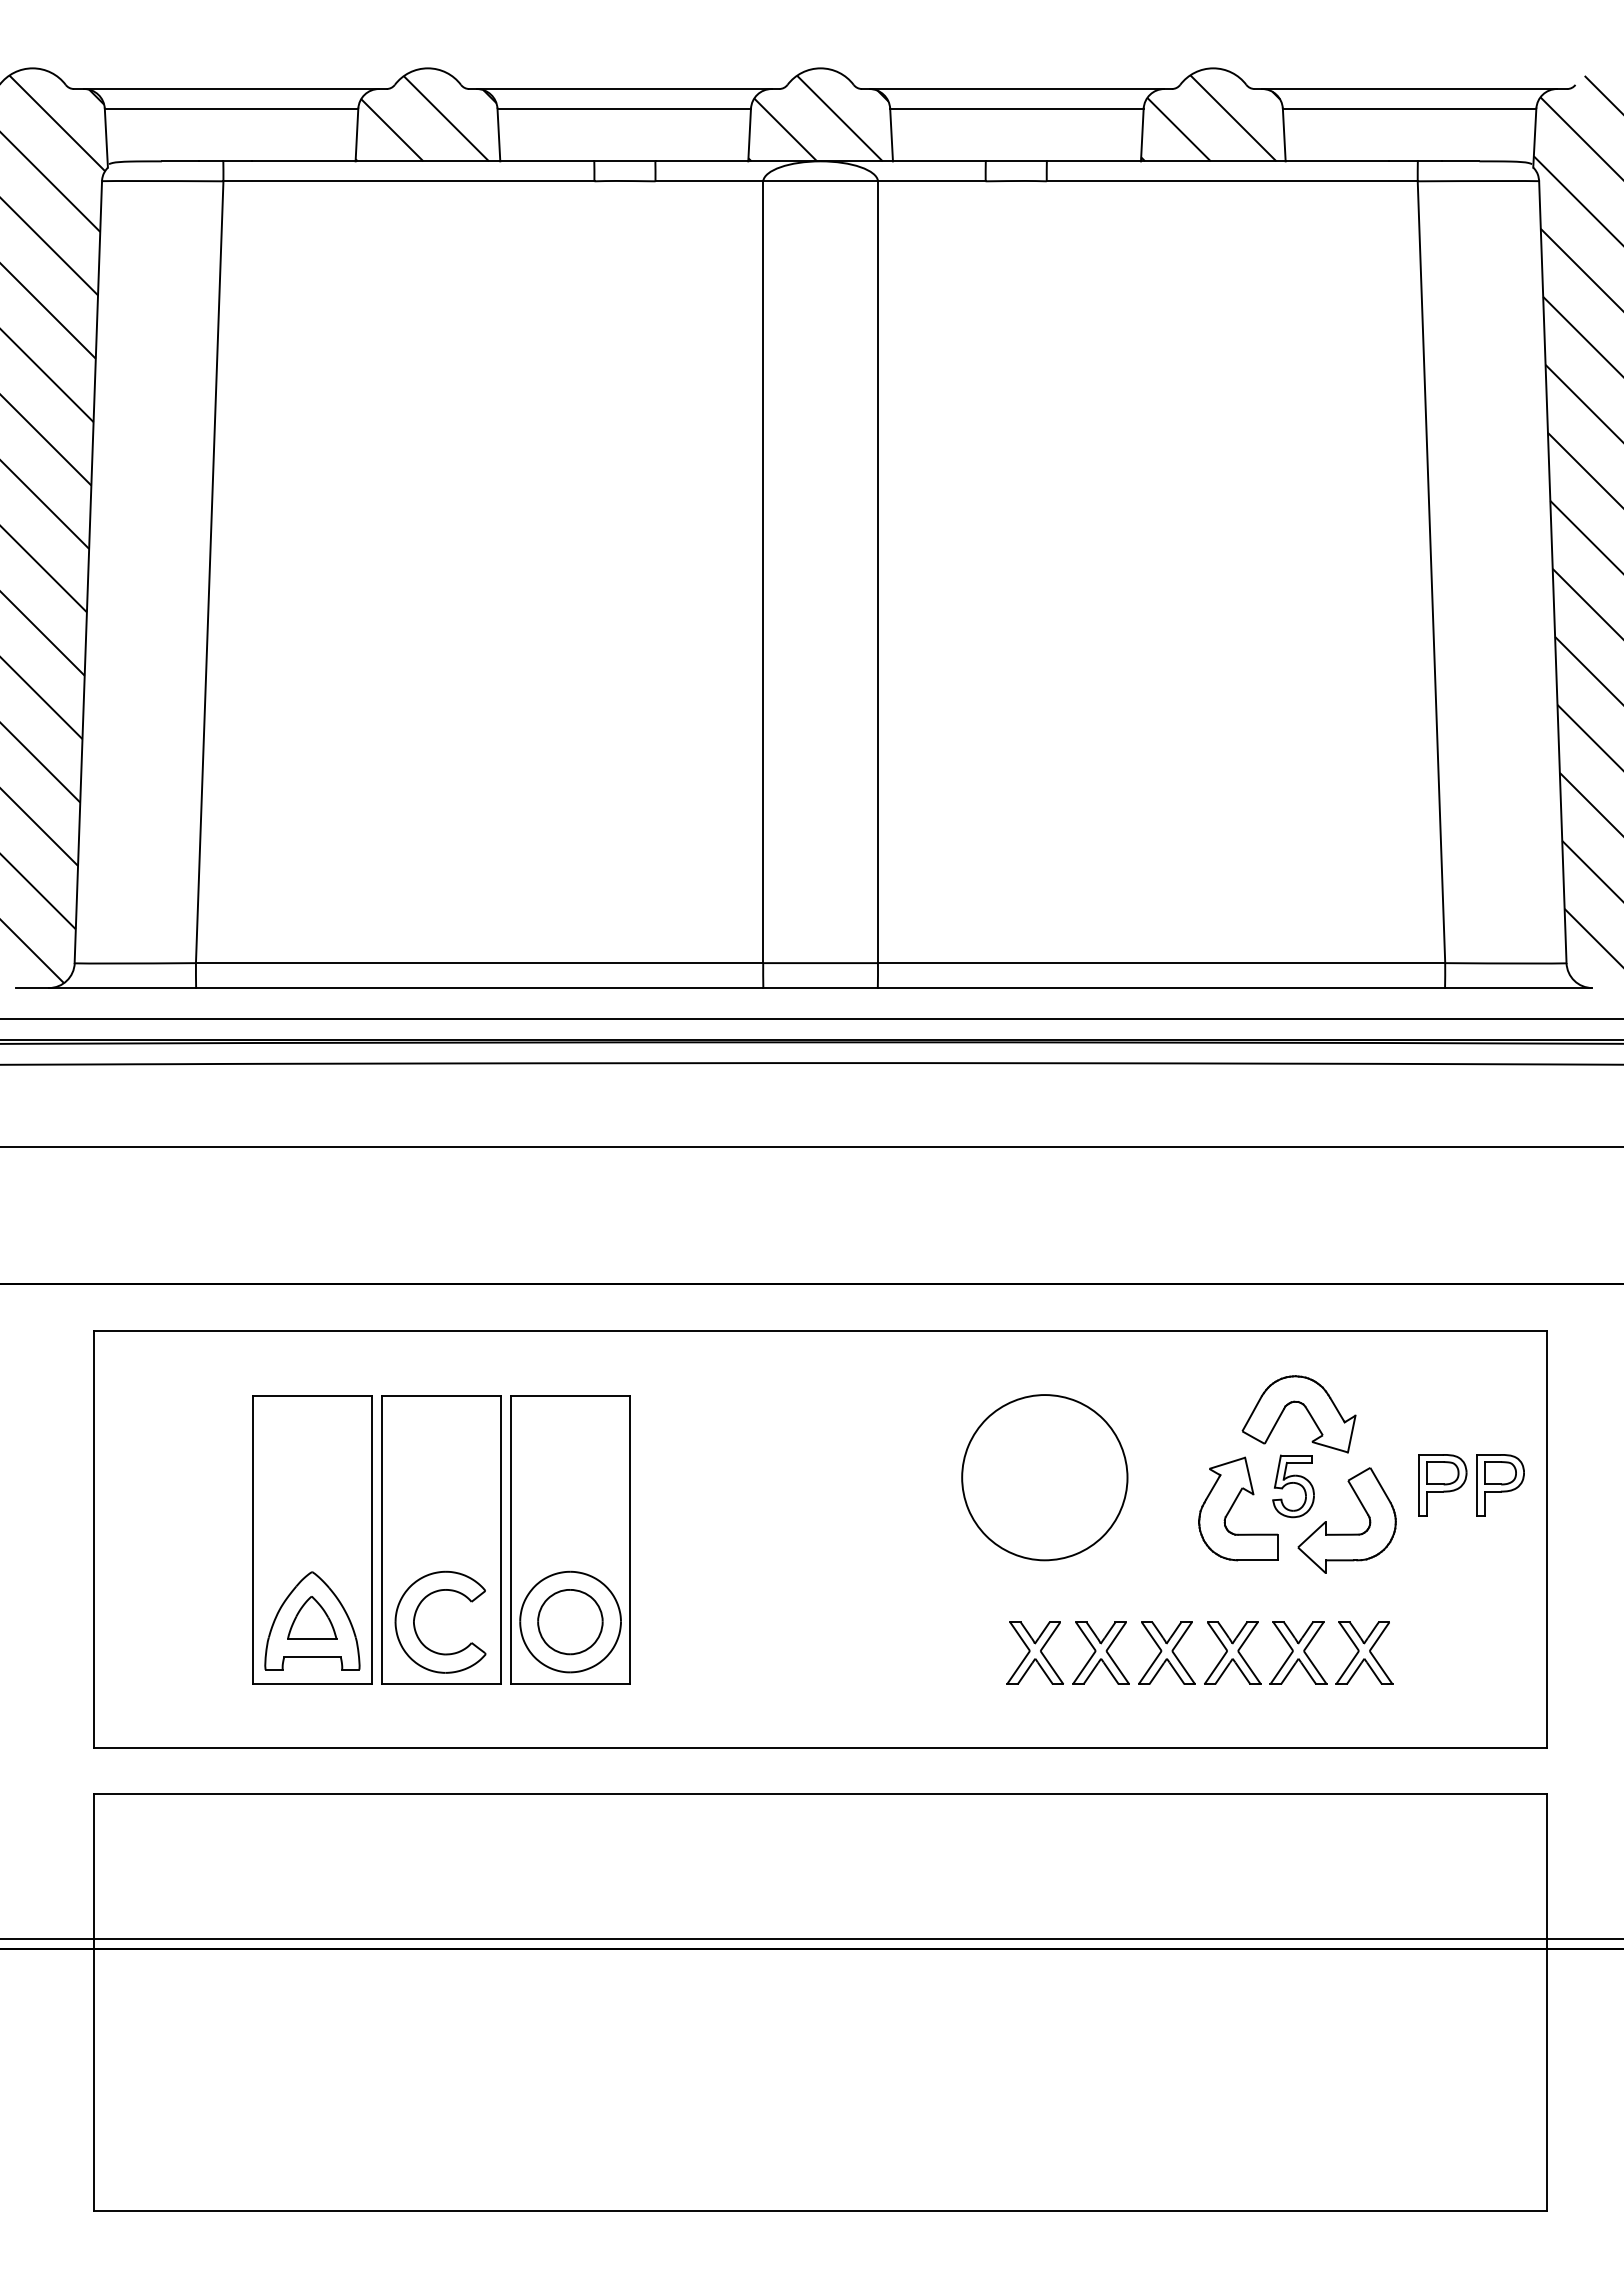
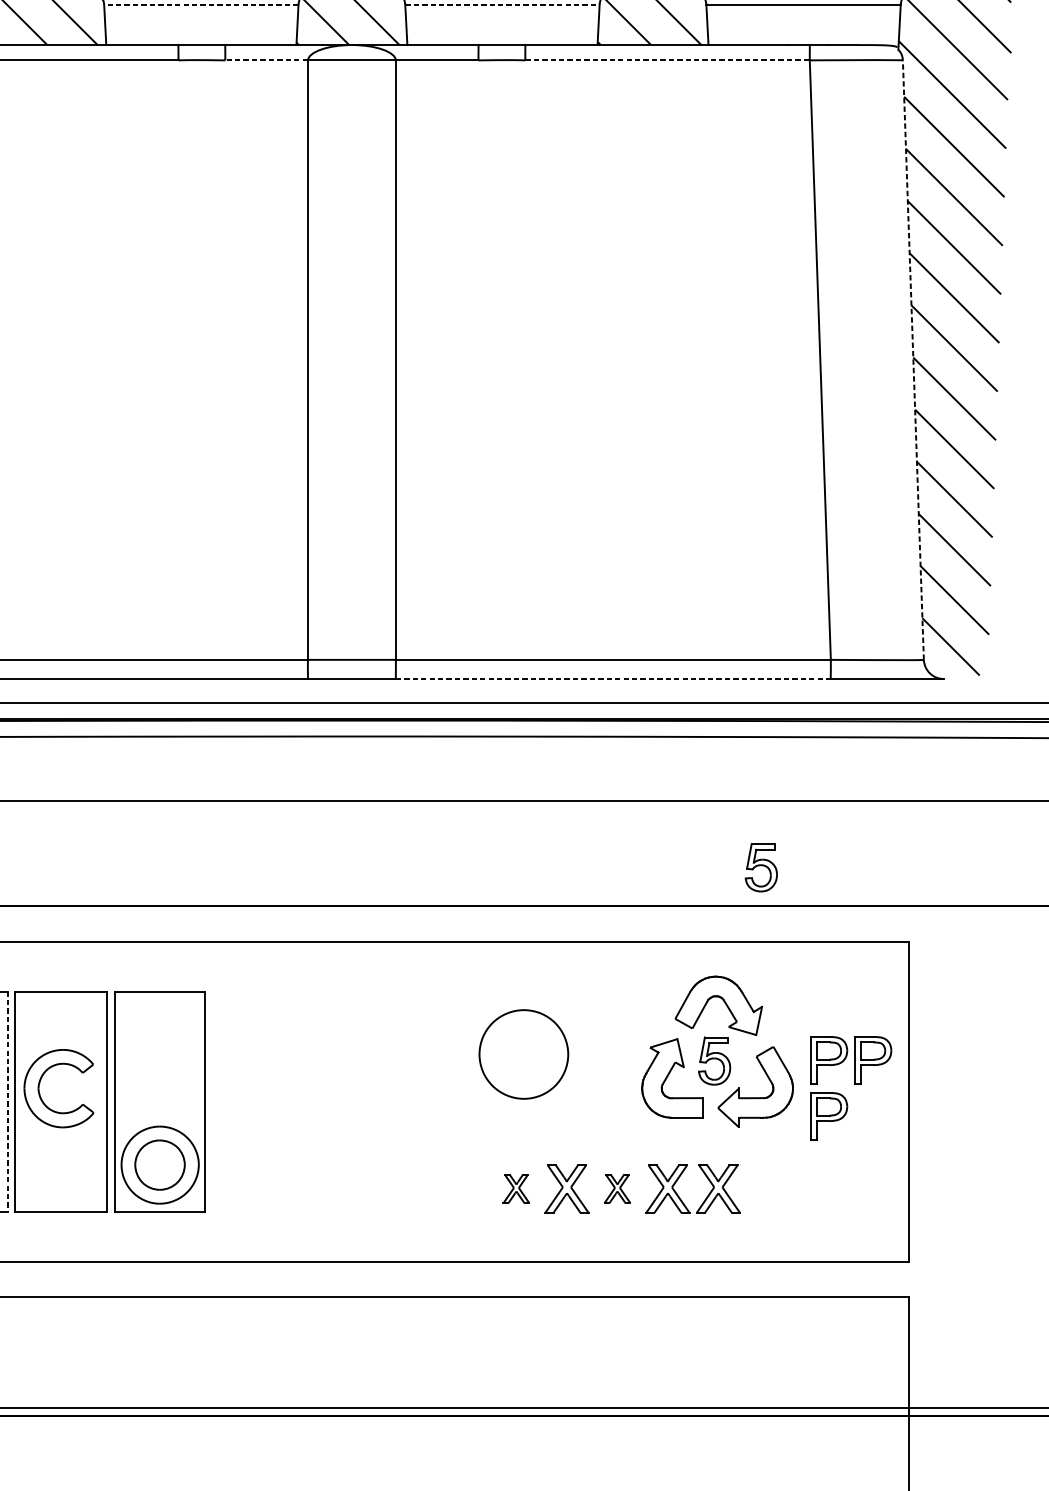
line: (624, 108) -> (201, 4), solid -> dashed
line: (1016, 108) -> (502, 4), solid -> dashed
line: (709, 181) -> (266, 60), solid -> dashed
line: (1232, 181) -> (667, 60), solid -> dashed
line: (1552, 571) -> (913, 359), solid -> dashed
line: (1161, 988) -> (613, 679), solid -> dashed
part: (1354, 1234) -> (761, 867), added
part: (1044, 1477) -> (523, 1054), size x0.7
line: (371, 1540) -> (7, 1102), solid -> dashed
part: (1442, 1558) -> (828, 1116), added
part: (415, 1618) -> (39, 1085), moved
part: (1034, 1652) -> (515, 1188), size x0.6
part: (1166, 1652) -> (617, 1188), size x0.6
part: (1364, 1652) -> (768, 1188), removed

